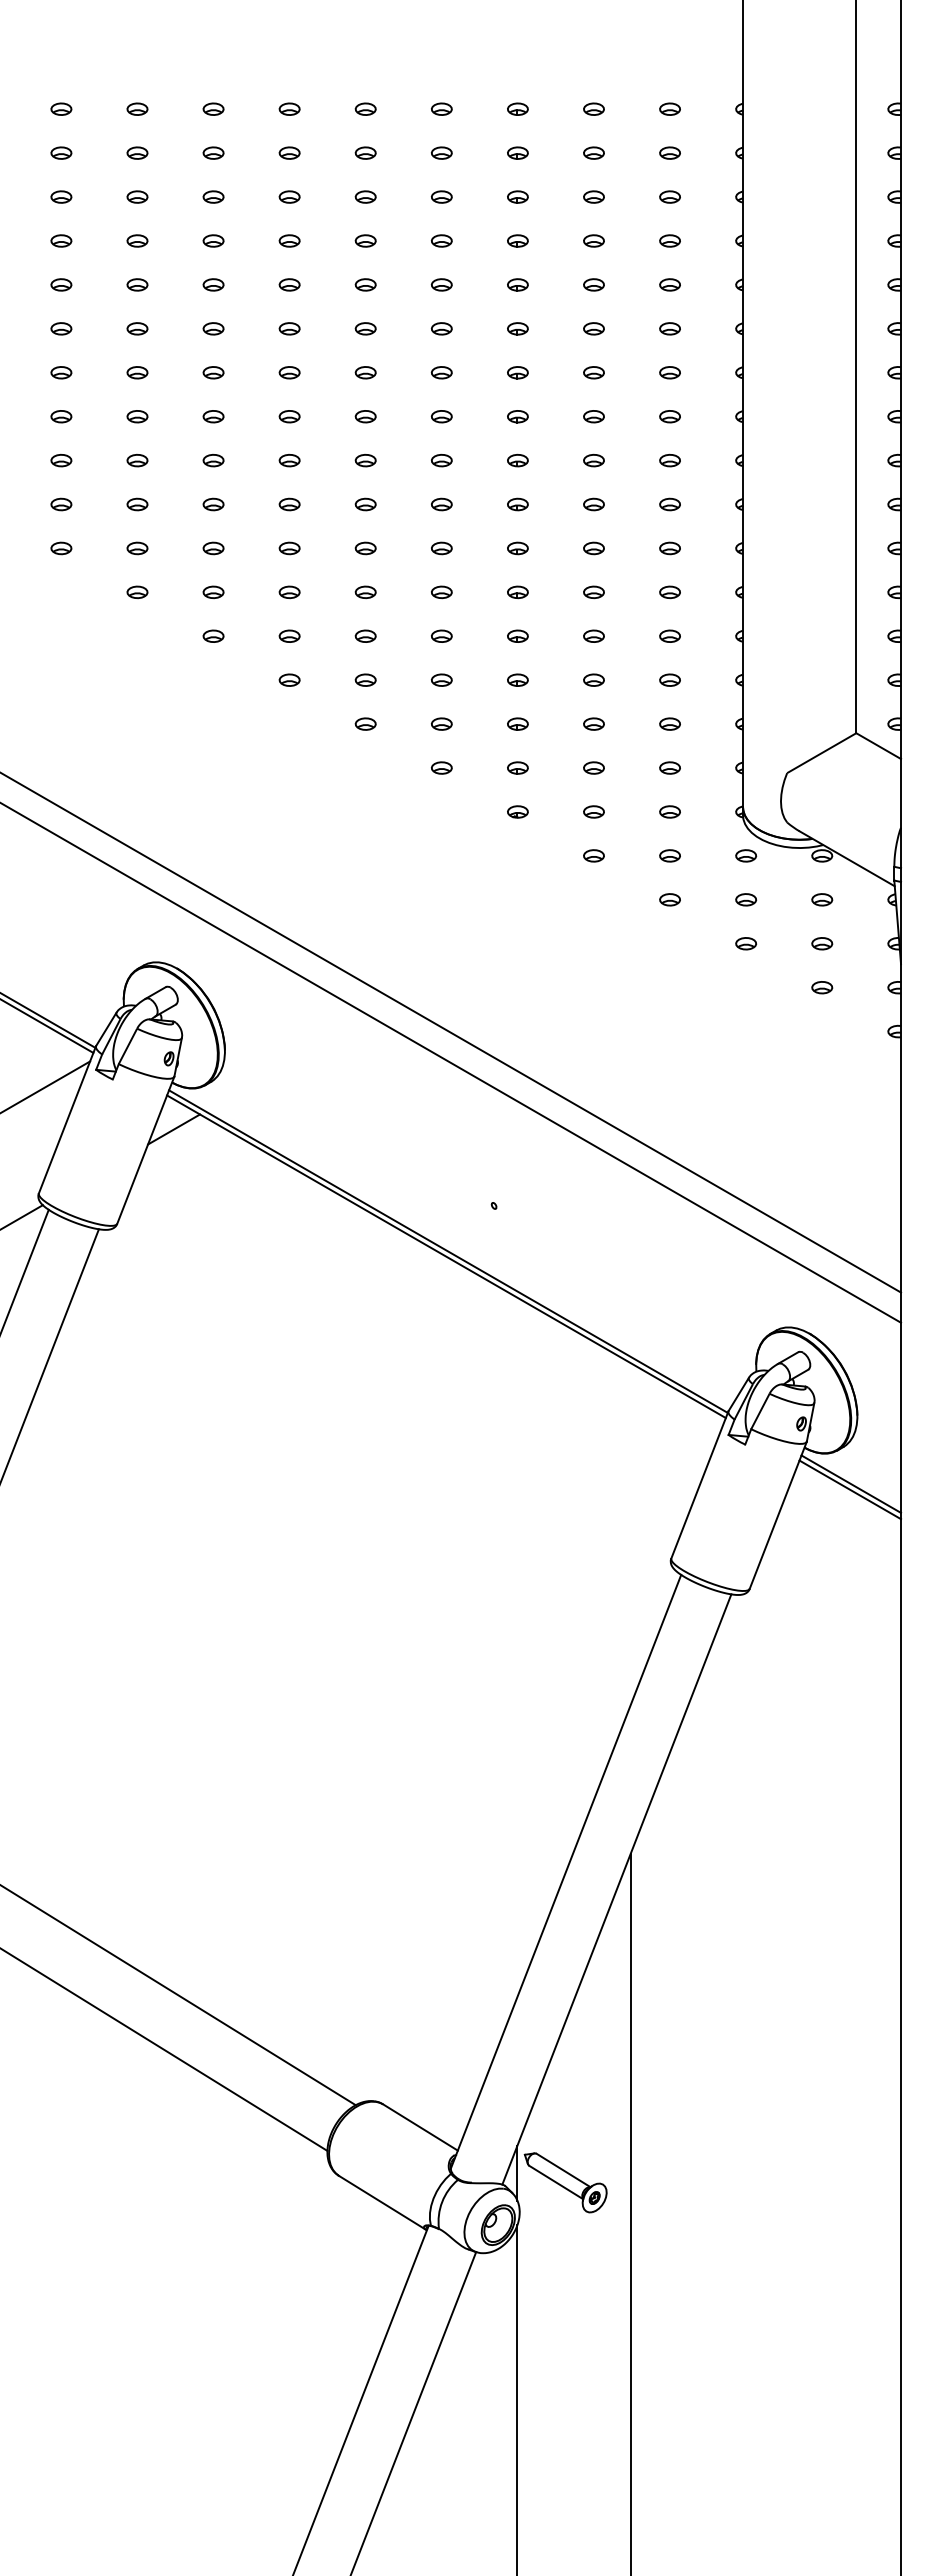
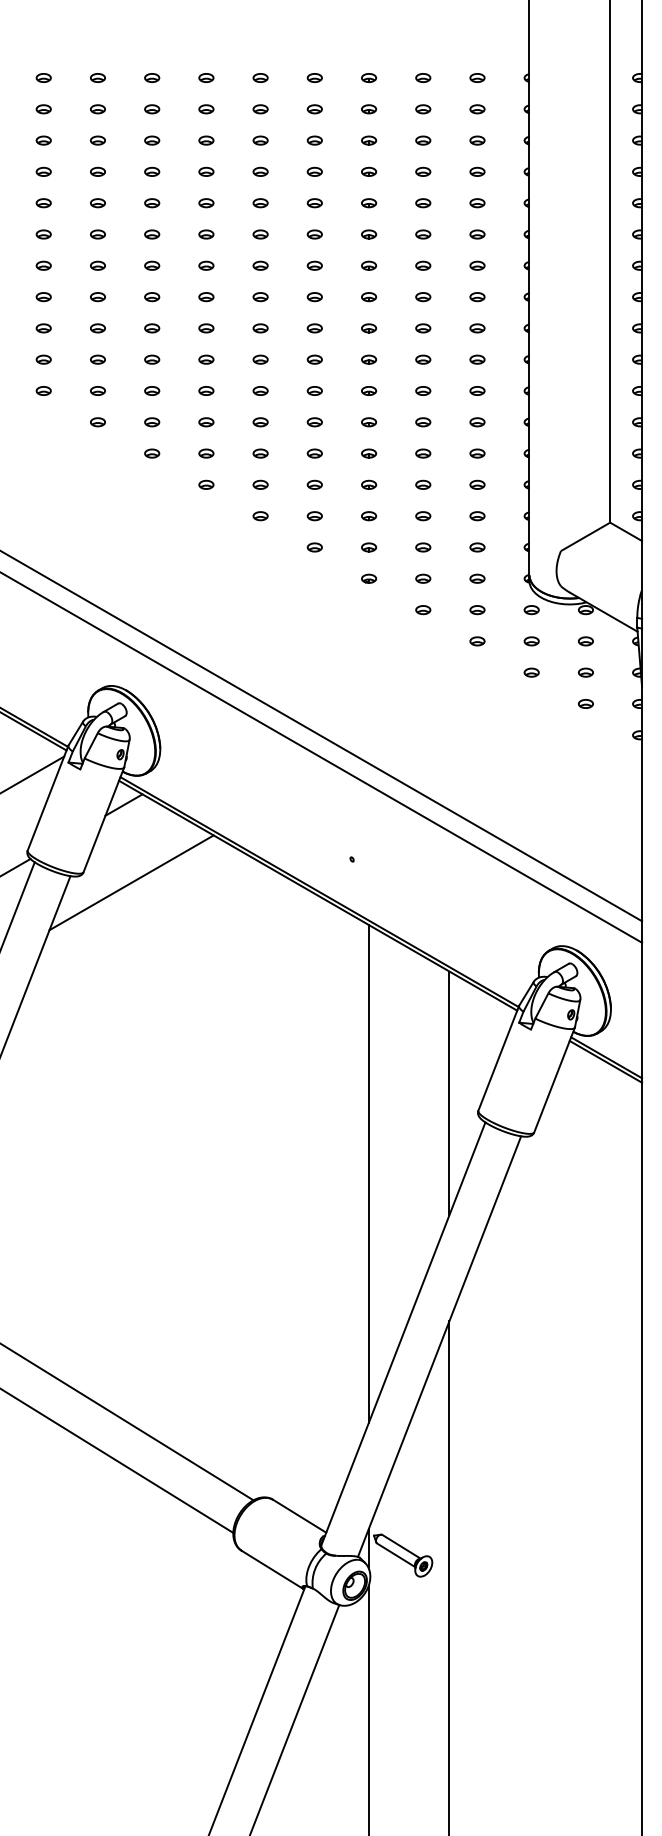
line: (184, 1238) -> (131, 882), added
line: (630, 1534) -> (449, 1093), added
line: (517, 1647) -> (368, 1174), added

